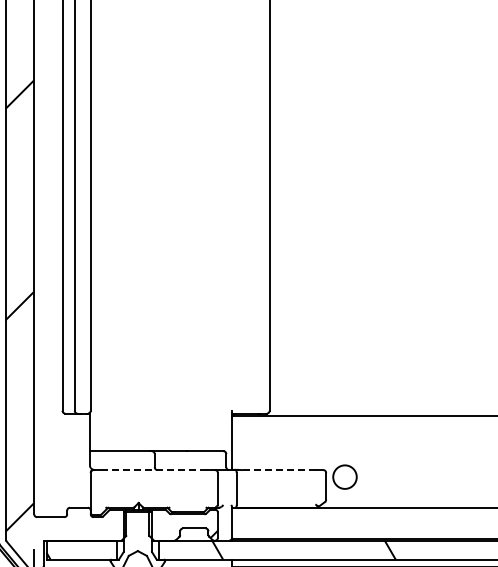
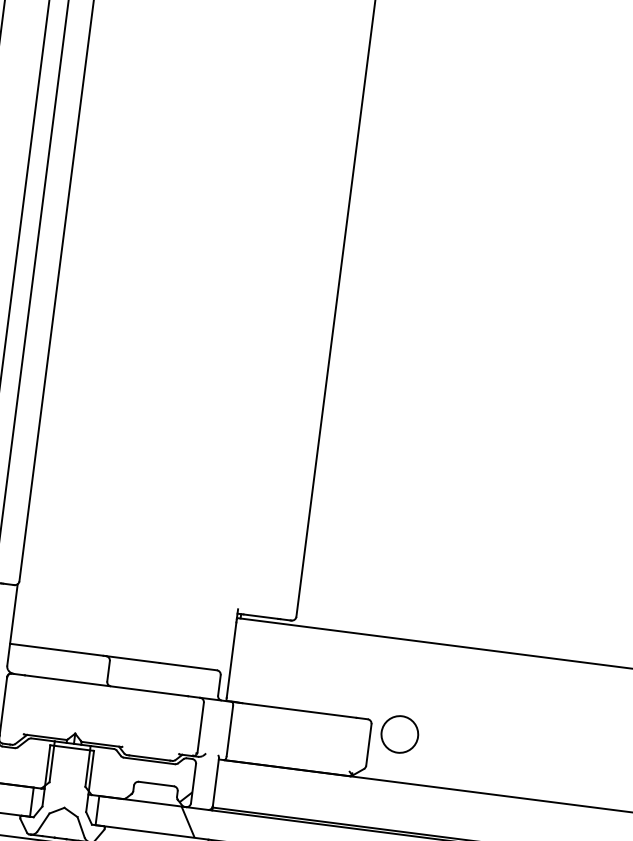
line: (154, 470) -> (106, 686), dashed -> solid
line: (275, 470) -> (293, 710), dashed -> solid

